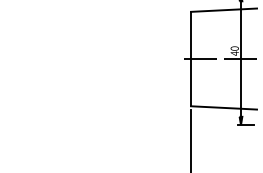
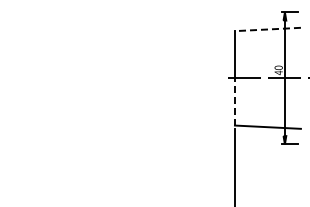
line: (223, 10) -> (267, 29), solid -> dashed
line: (190, 82) -> (234, 101), solid -> dashed

